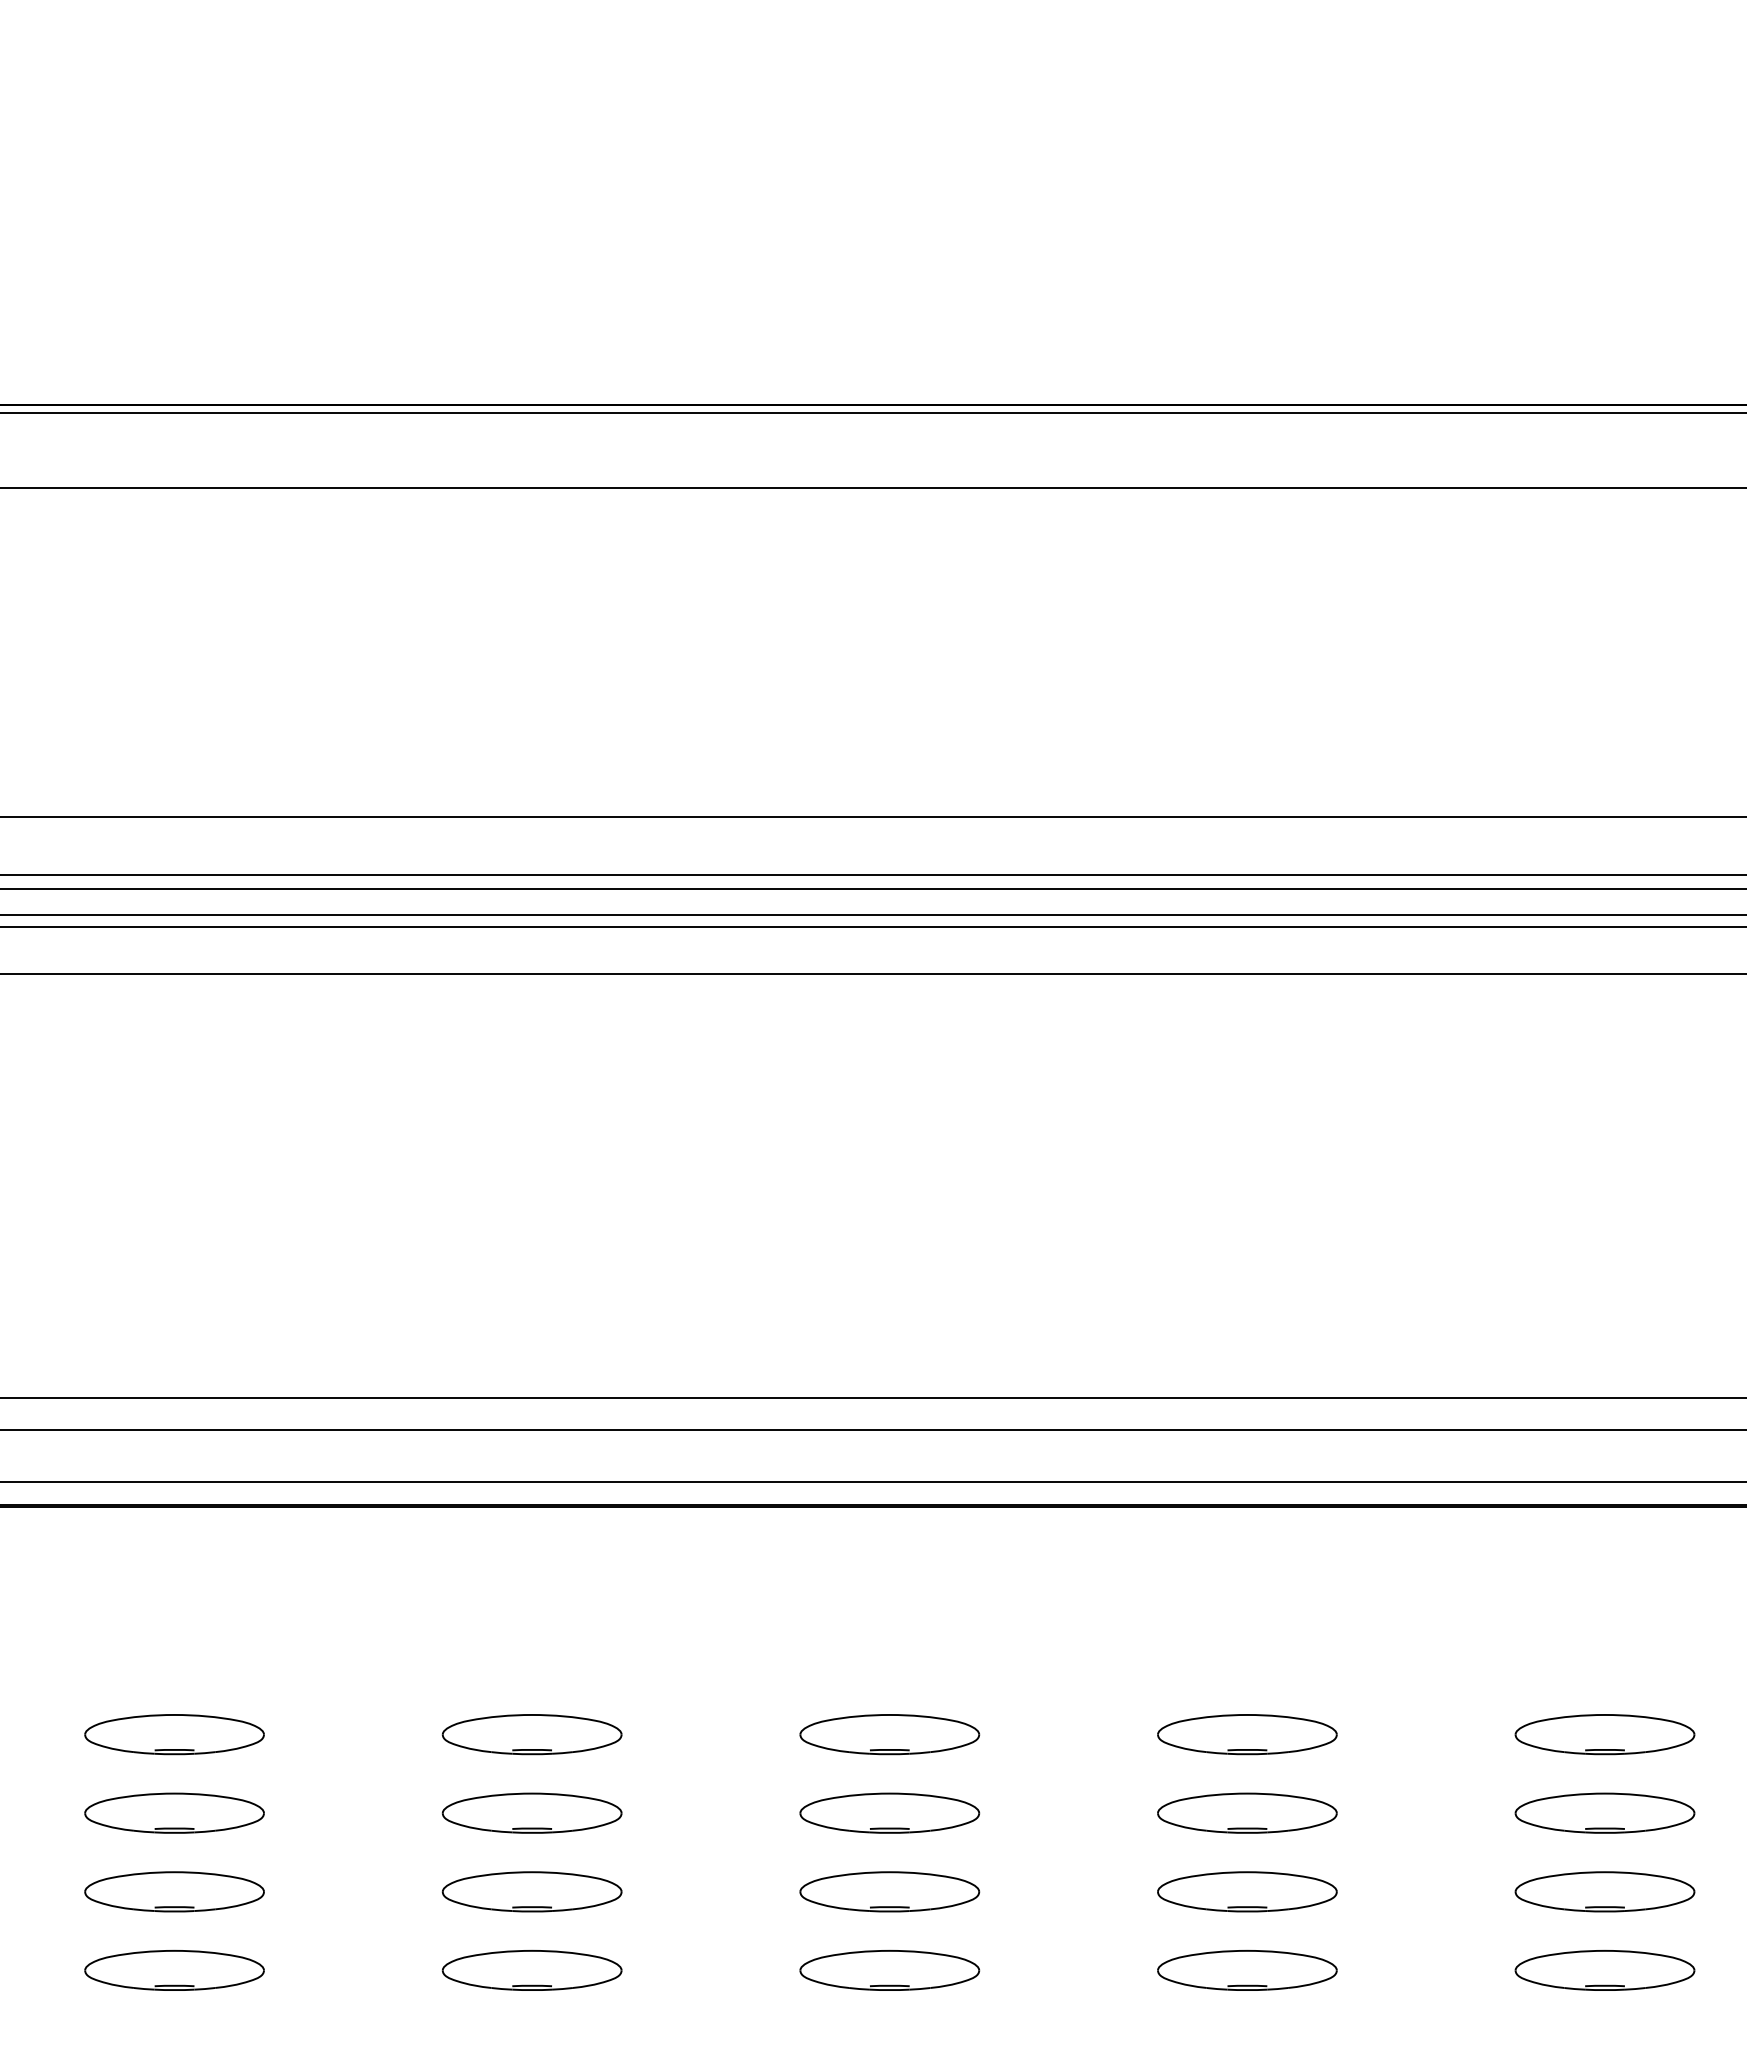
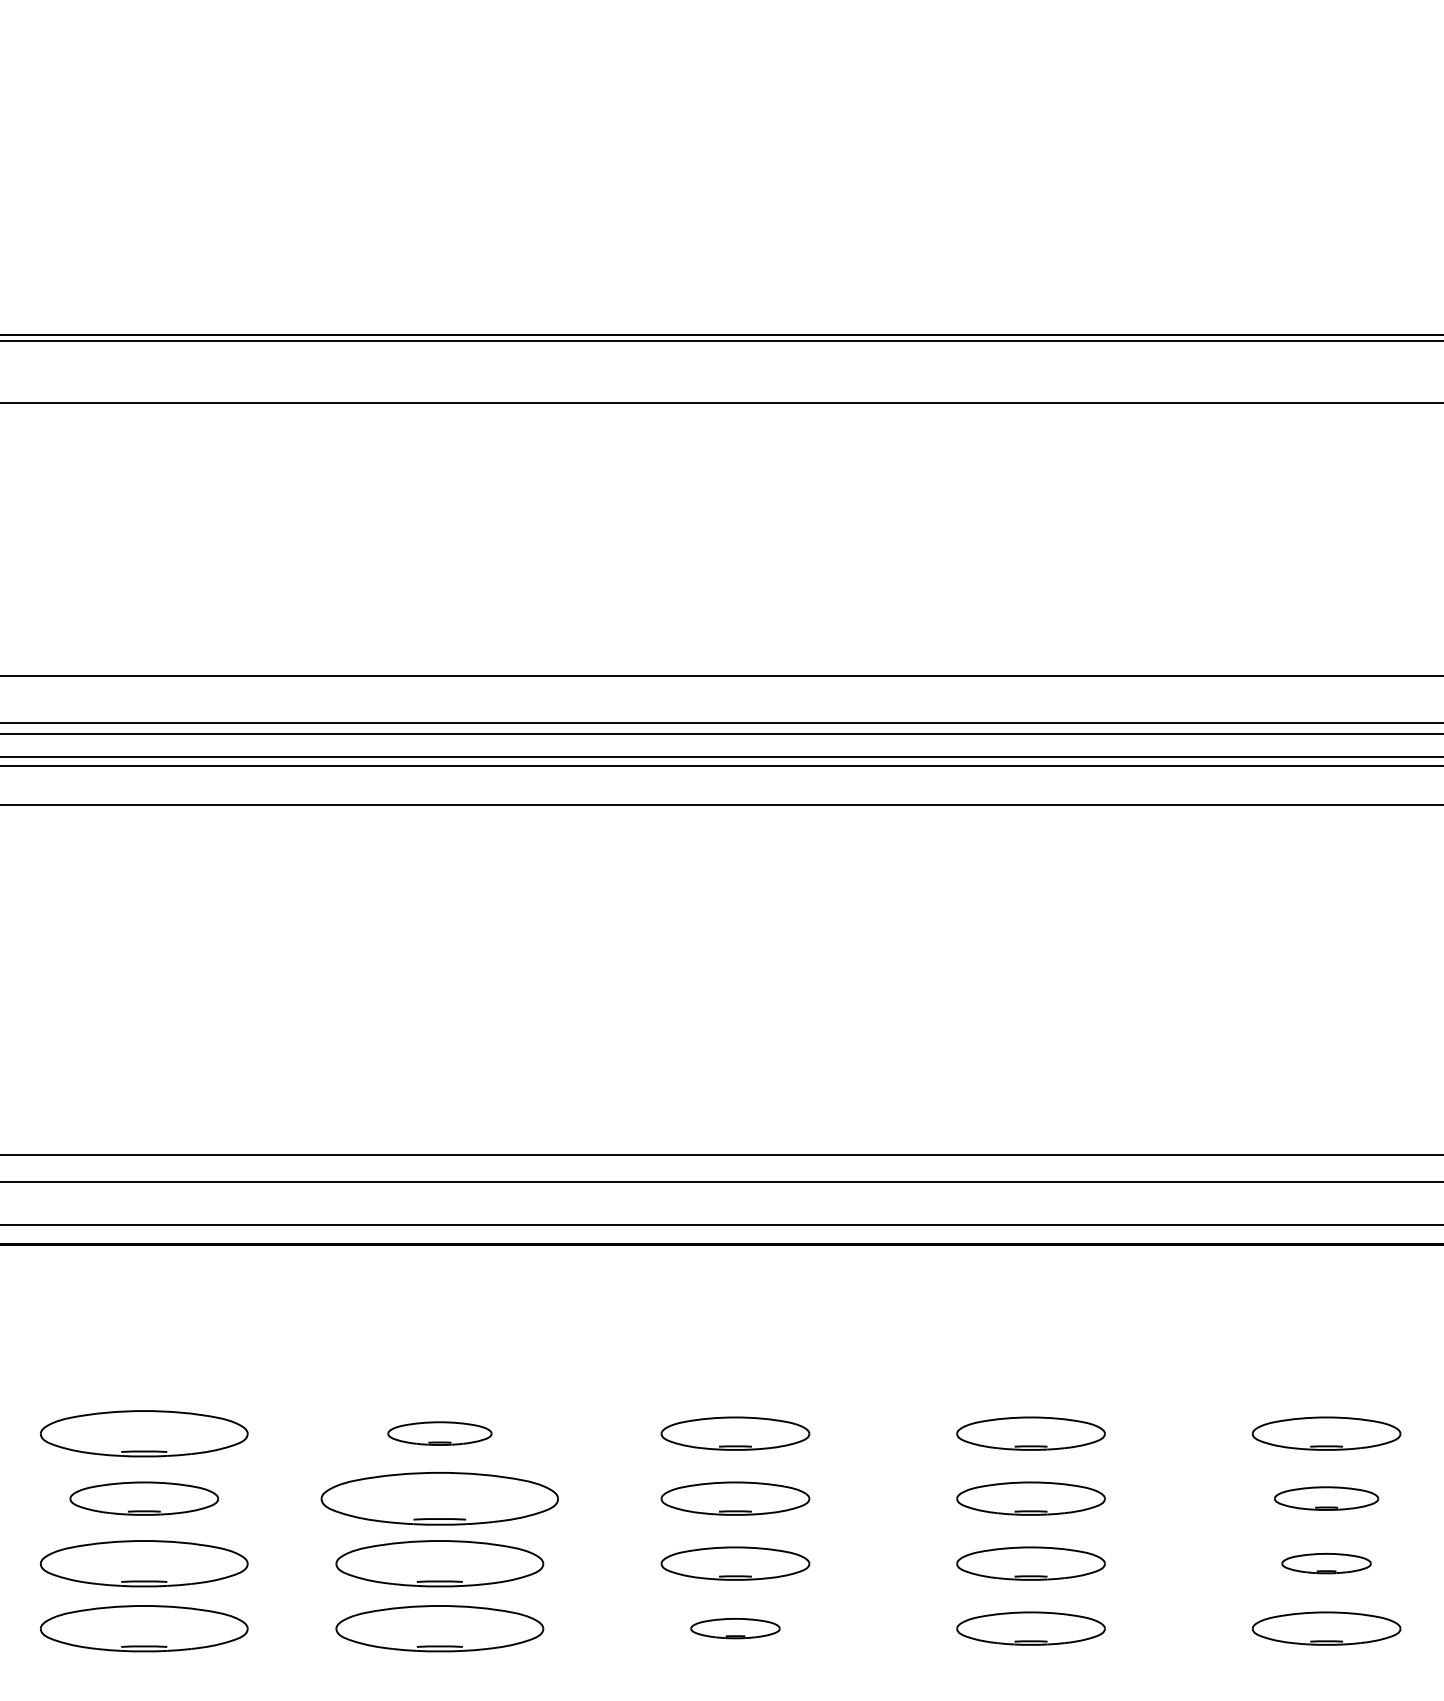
part: (174, 1734) -> (144, 1433), size x1.4
part: (531, 1734) -> (439, 1433), size x0.7
part: (531, 1813) -> (439, 1498), size x1.6
part: (1604, 1813) -> (1326, 1498), size x0.7
part: (174, 1891) -> (144, 1563), size x1.4
part: (531, 1891) -> (439, 1563), size x1.4
part: (1604, 1891) -> (1326, 1563), size x0.6
part: (174, 1970) -> (144, 1628), size x1.4
part: (531, 1970) -> (439, 1628), size x1.4
part: (889, 1970) -> (735, 1628), size x0.6

